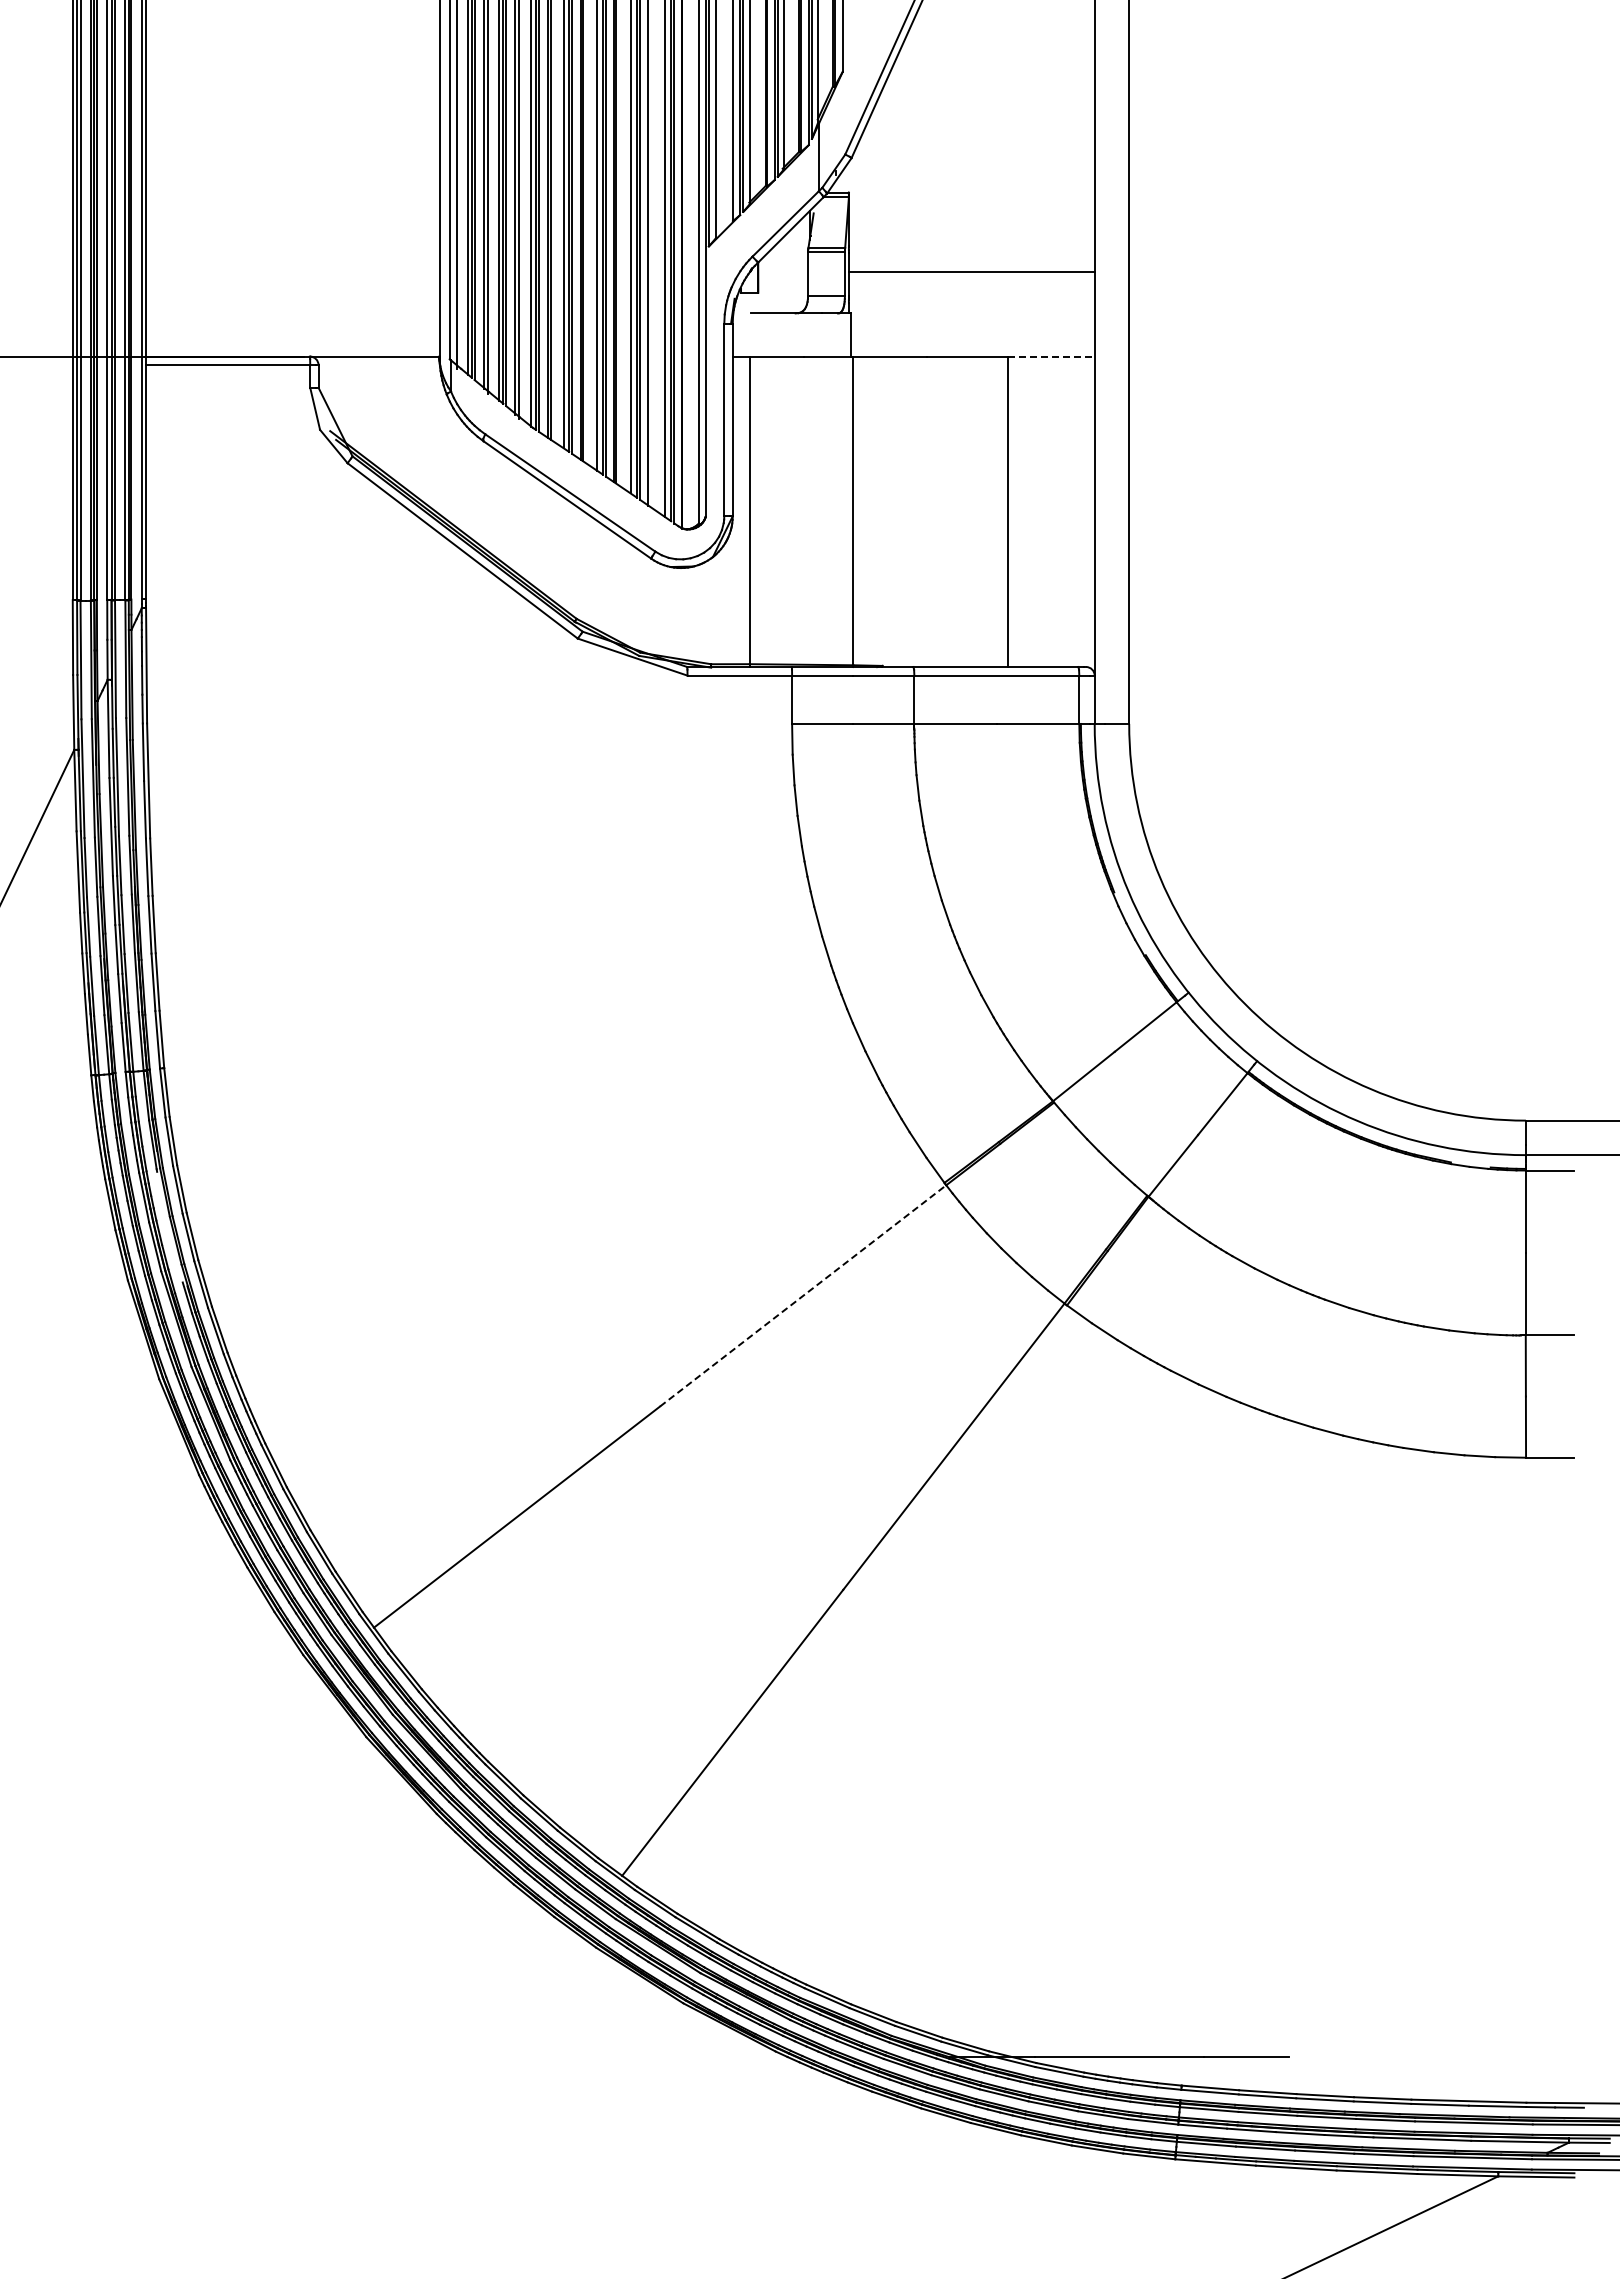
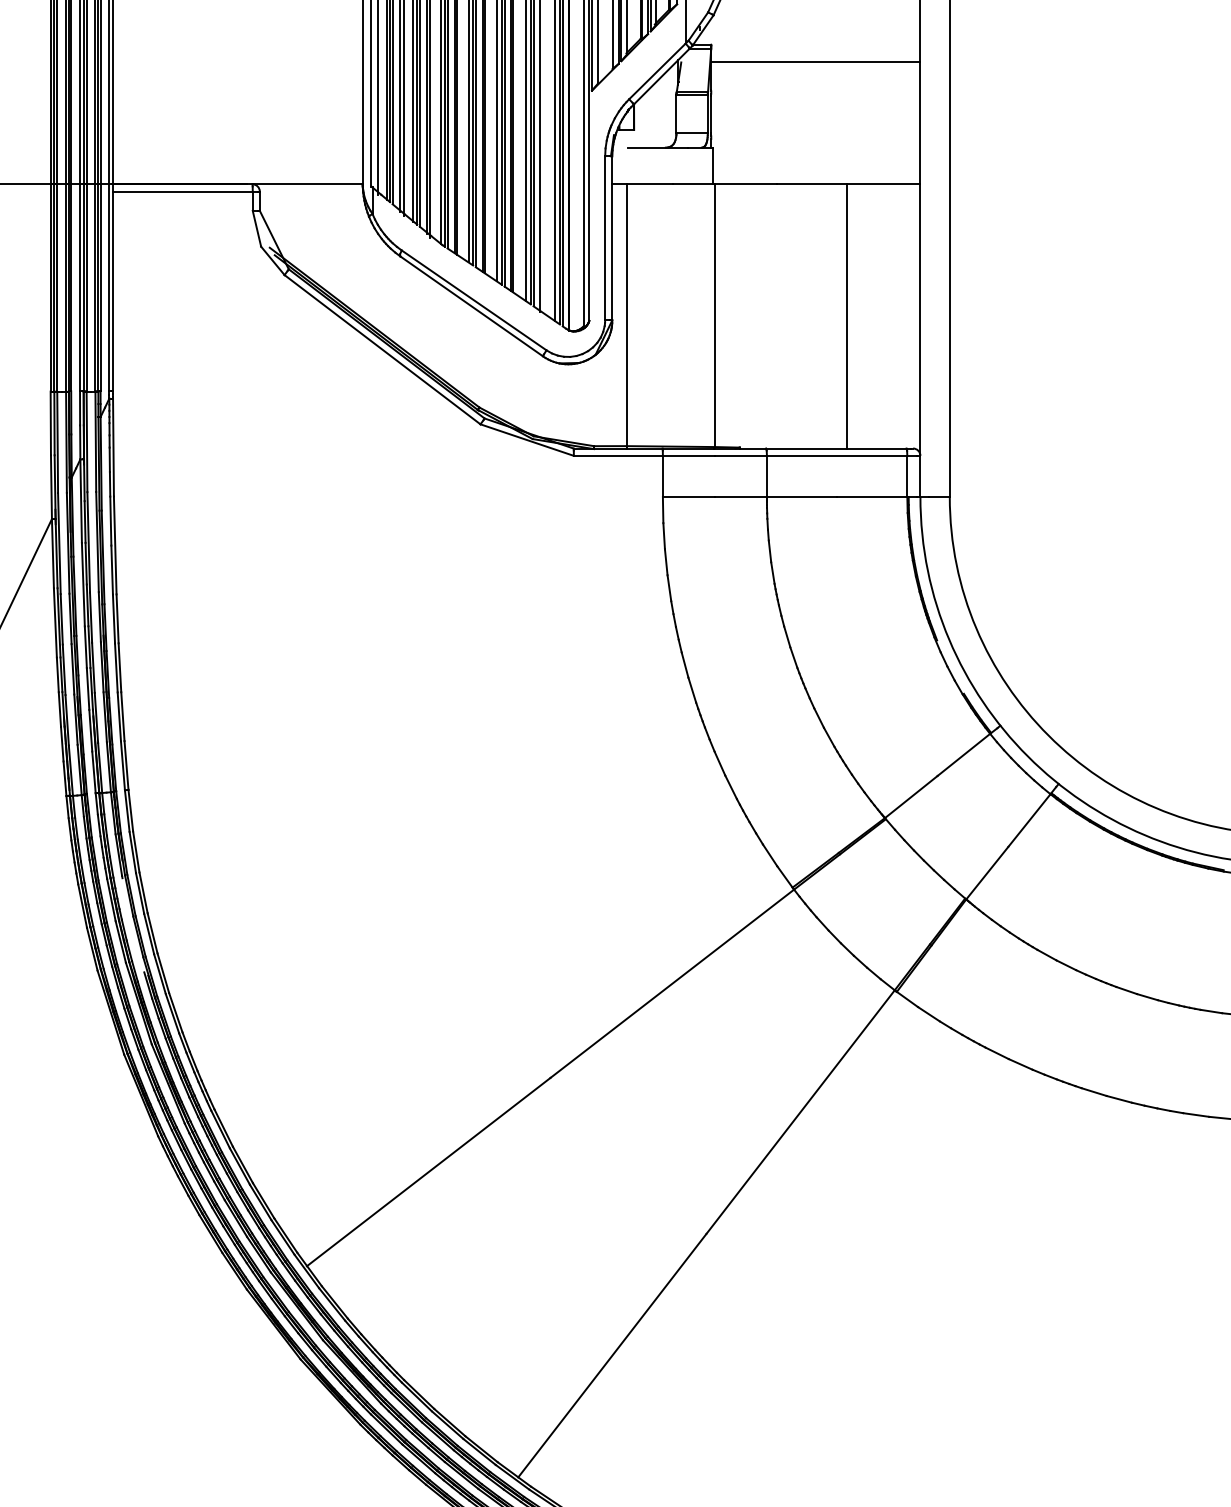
line: (971, 272) -> (815, 62), moved
line: (1052, 356) -> (884, 184), dashed -> solid
line: (803, 1295) -> (672, 983), dashed -> solid

